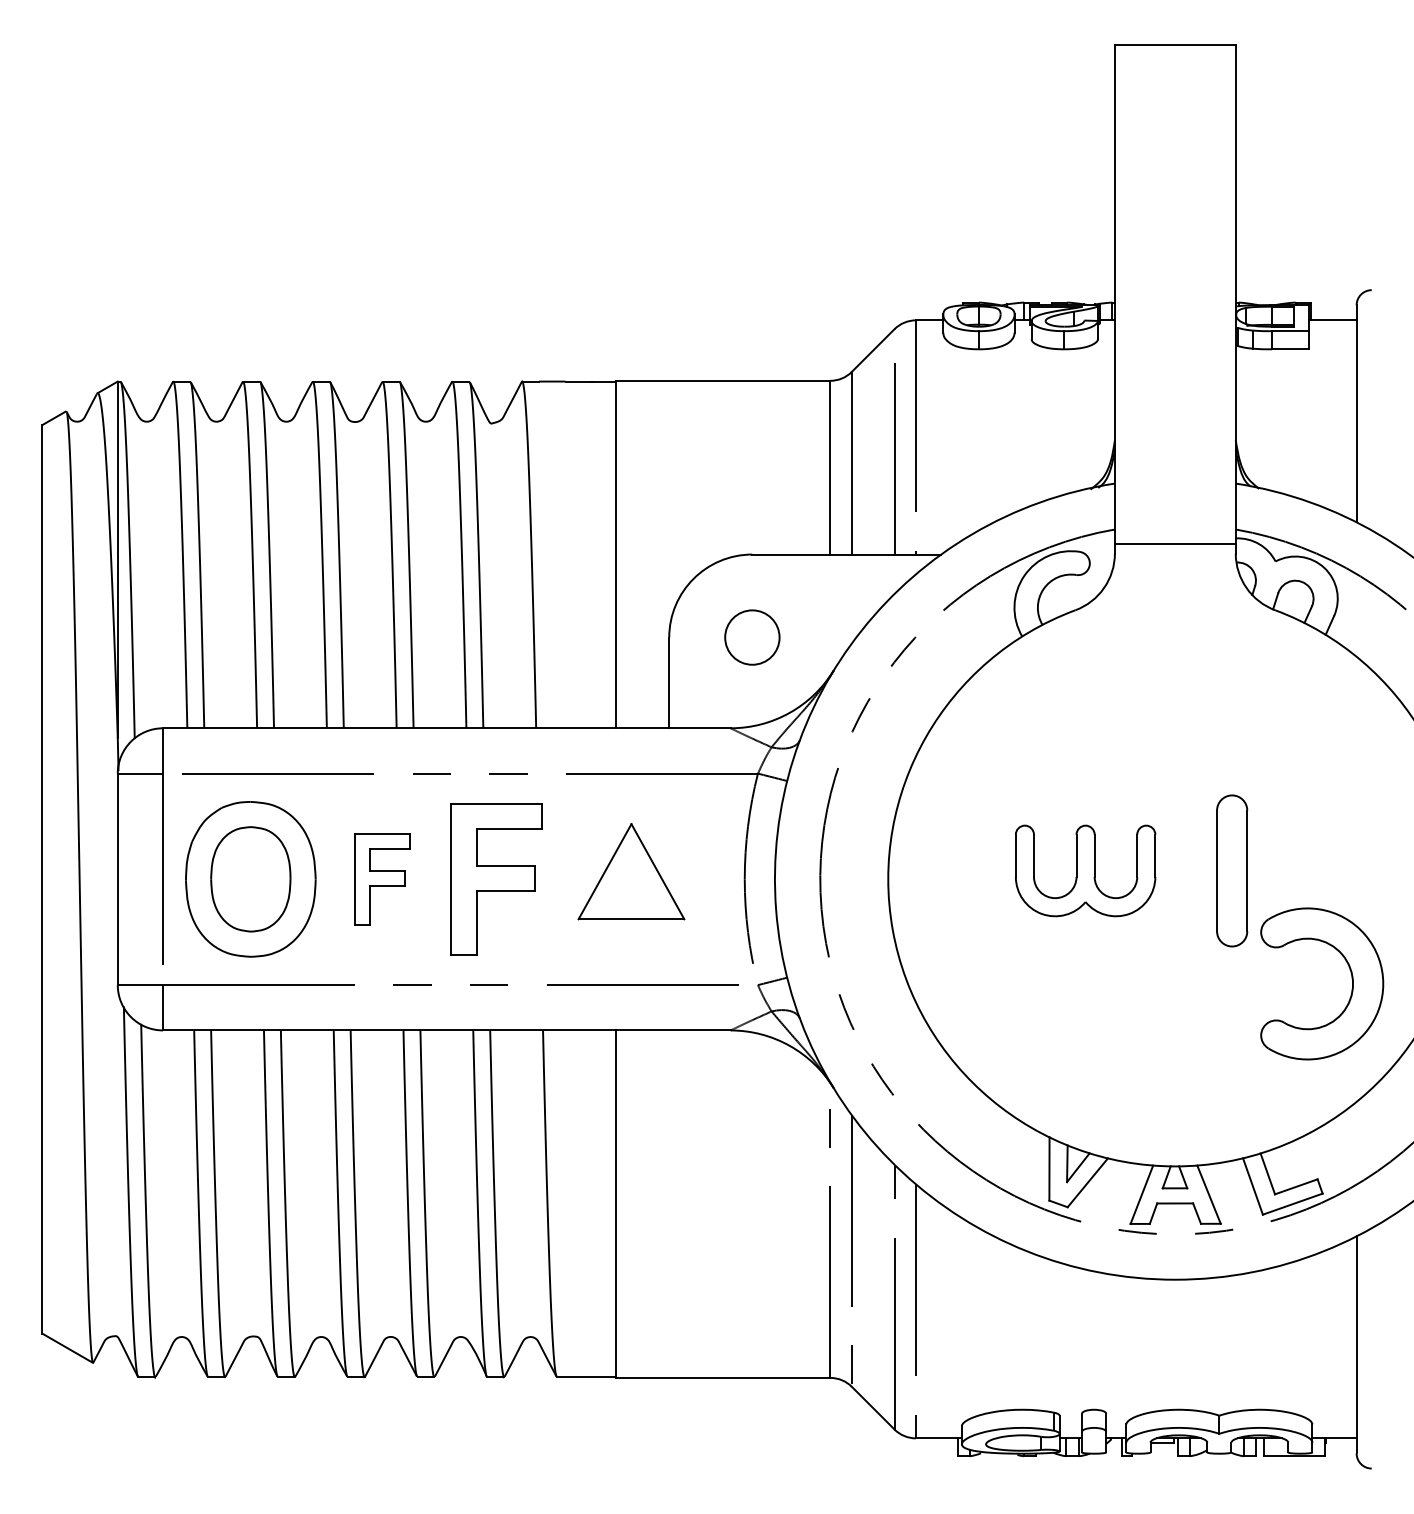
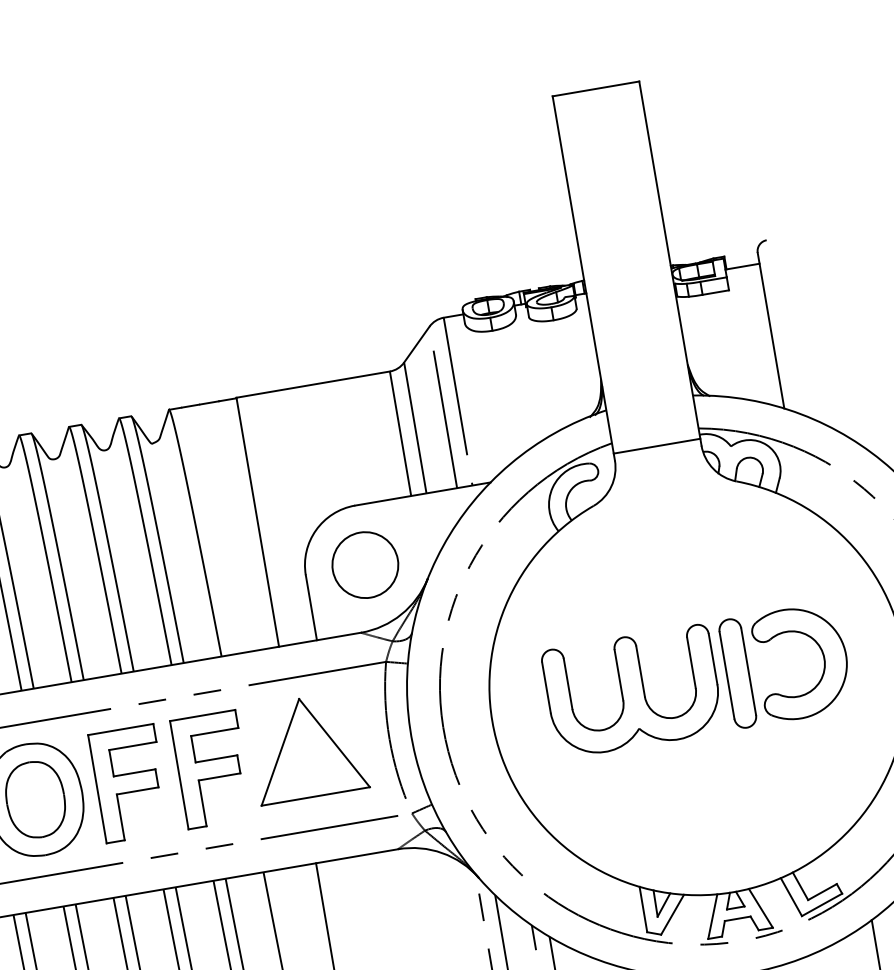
circle: (752, 637) -> (365, 565), size x1.67
part: (1085, 870) -> (632, 691), size x1.67
part: (631, 871) -> (307, 747), size x1.43
part: (382, 879) -> (130, 783), size x1.67
part: (1351, 978) -> (822, 655), moved

